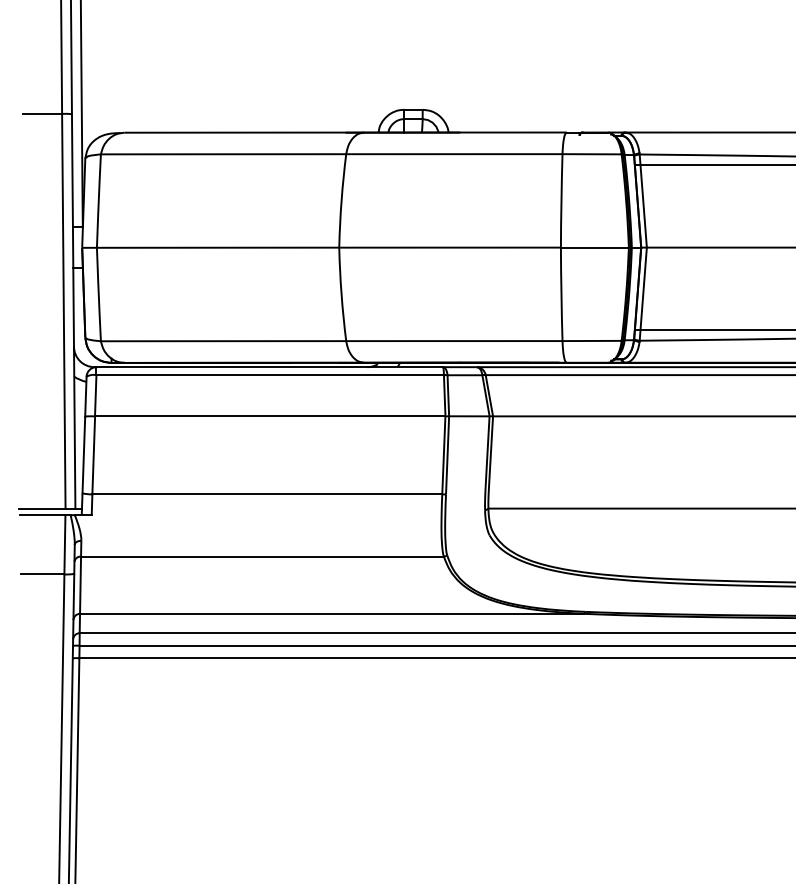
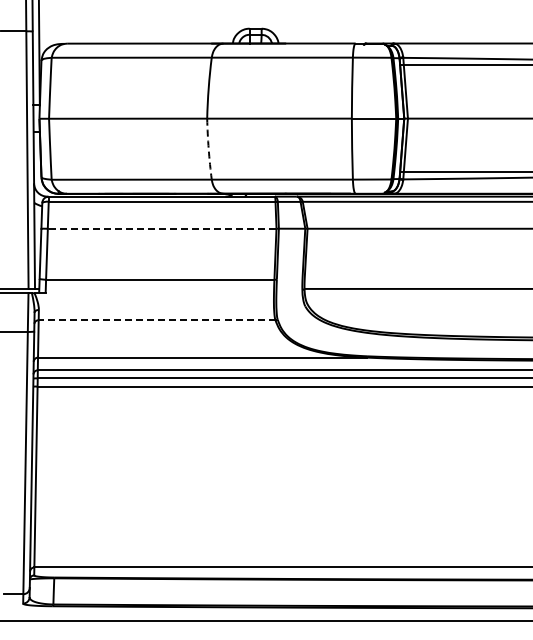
arc: (341, 294) -> (208, 149), solid -> dashed
line: (269, 415) -> (161, 228), solid -> dashed
line: (261, 556) -> (156, 320), solid -> dashed

